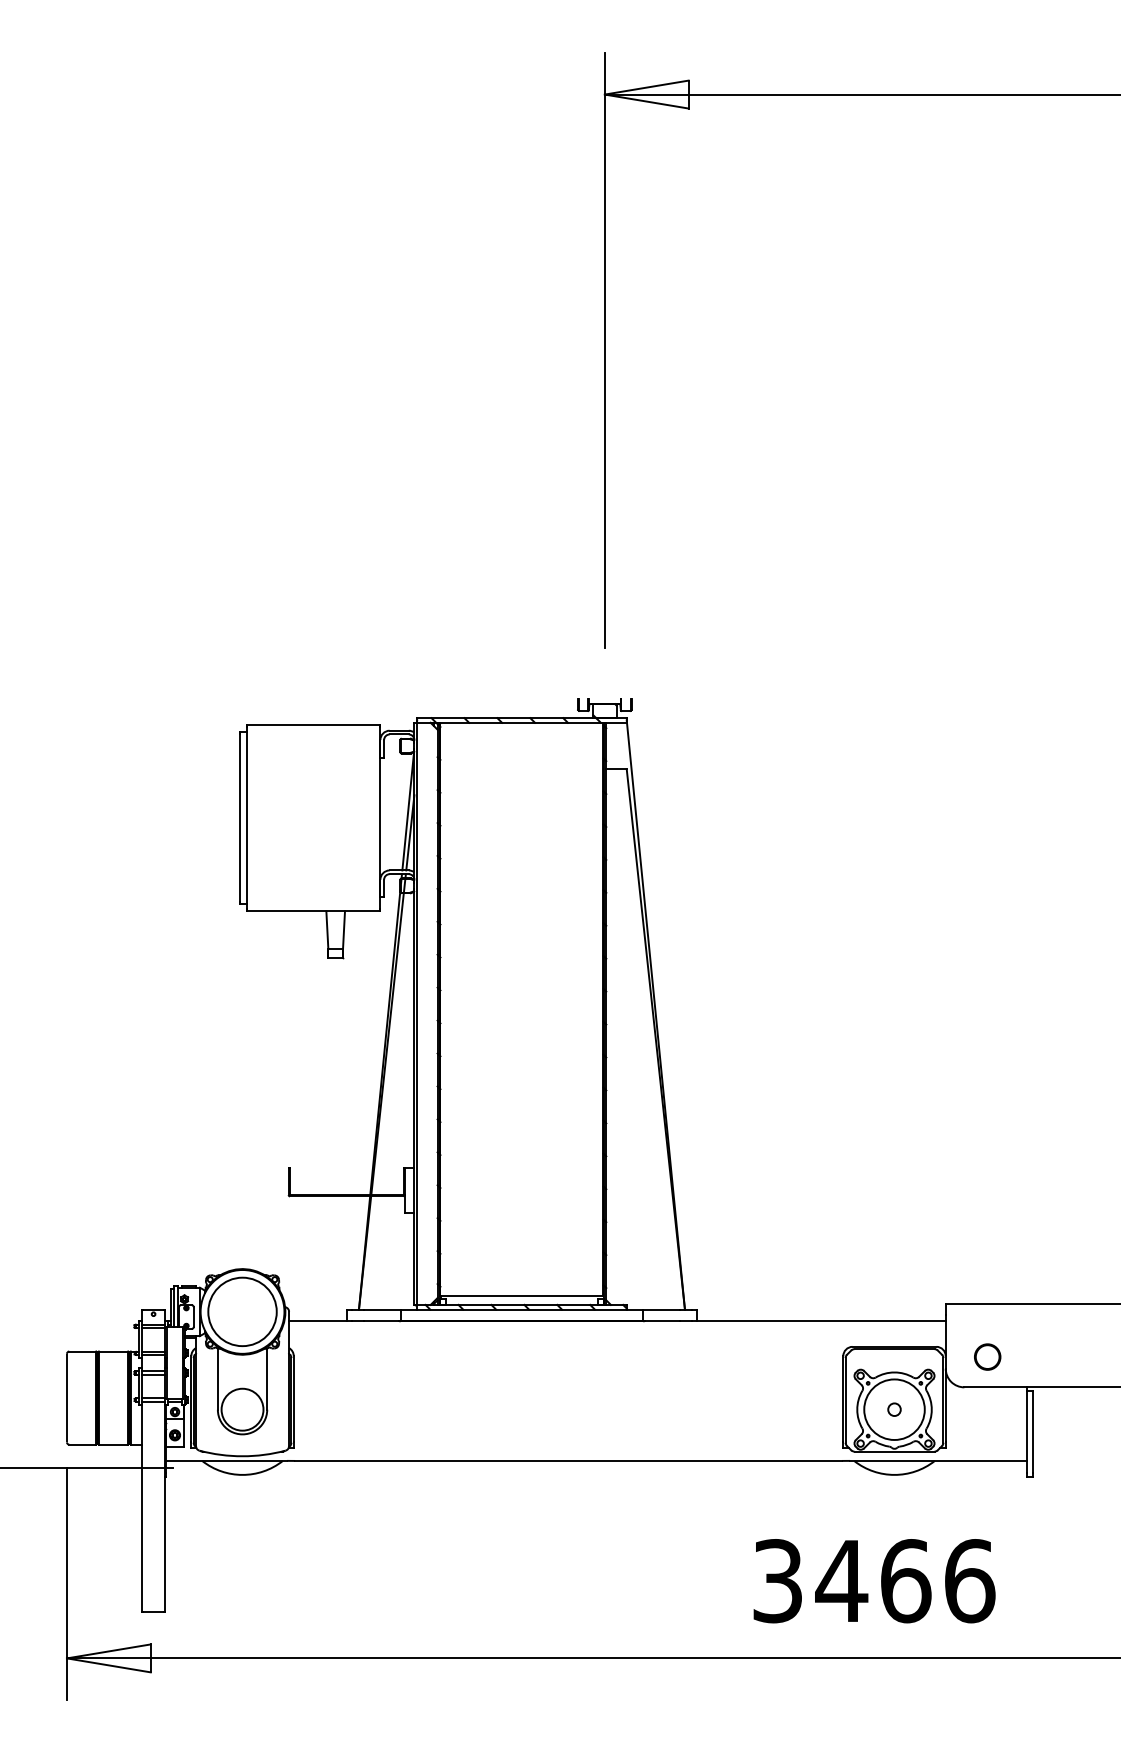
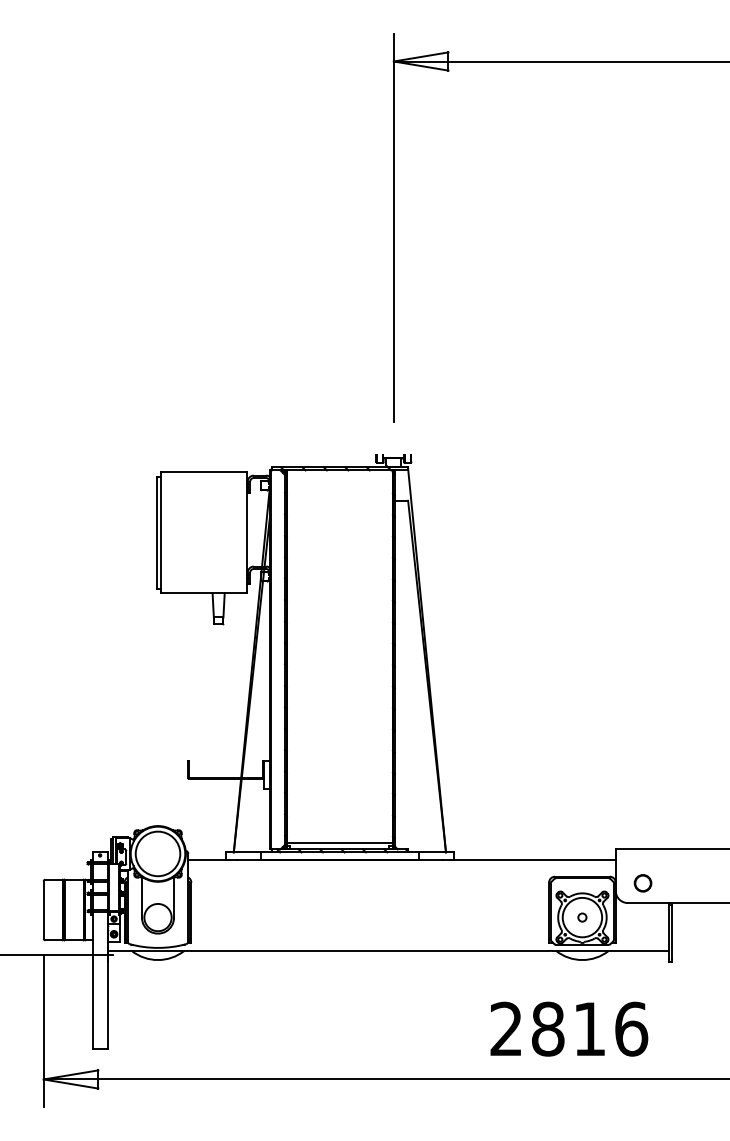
text: (842, 1580) -> (548, 1028), 3466 -> 2816

